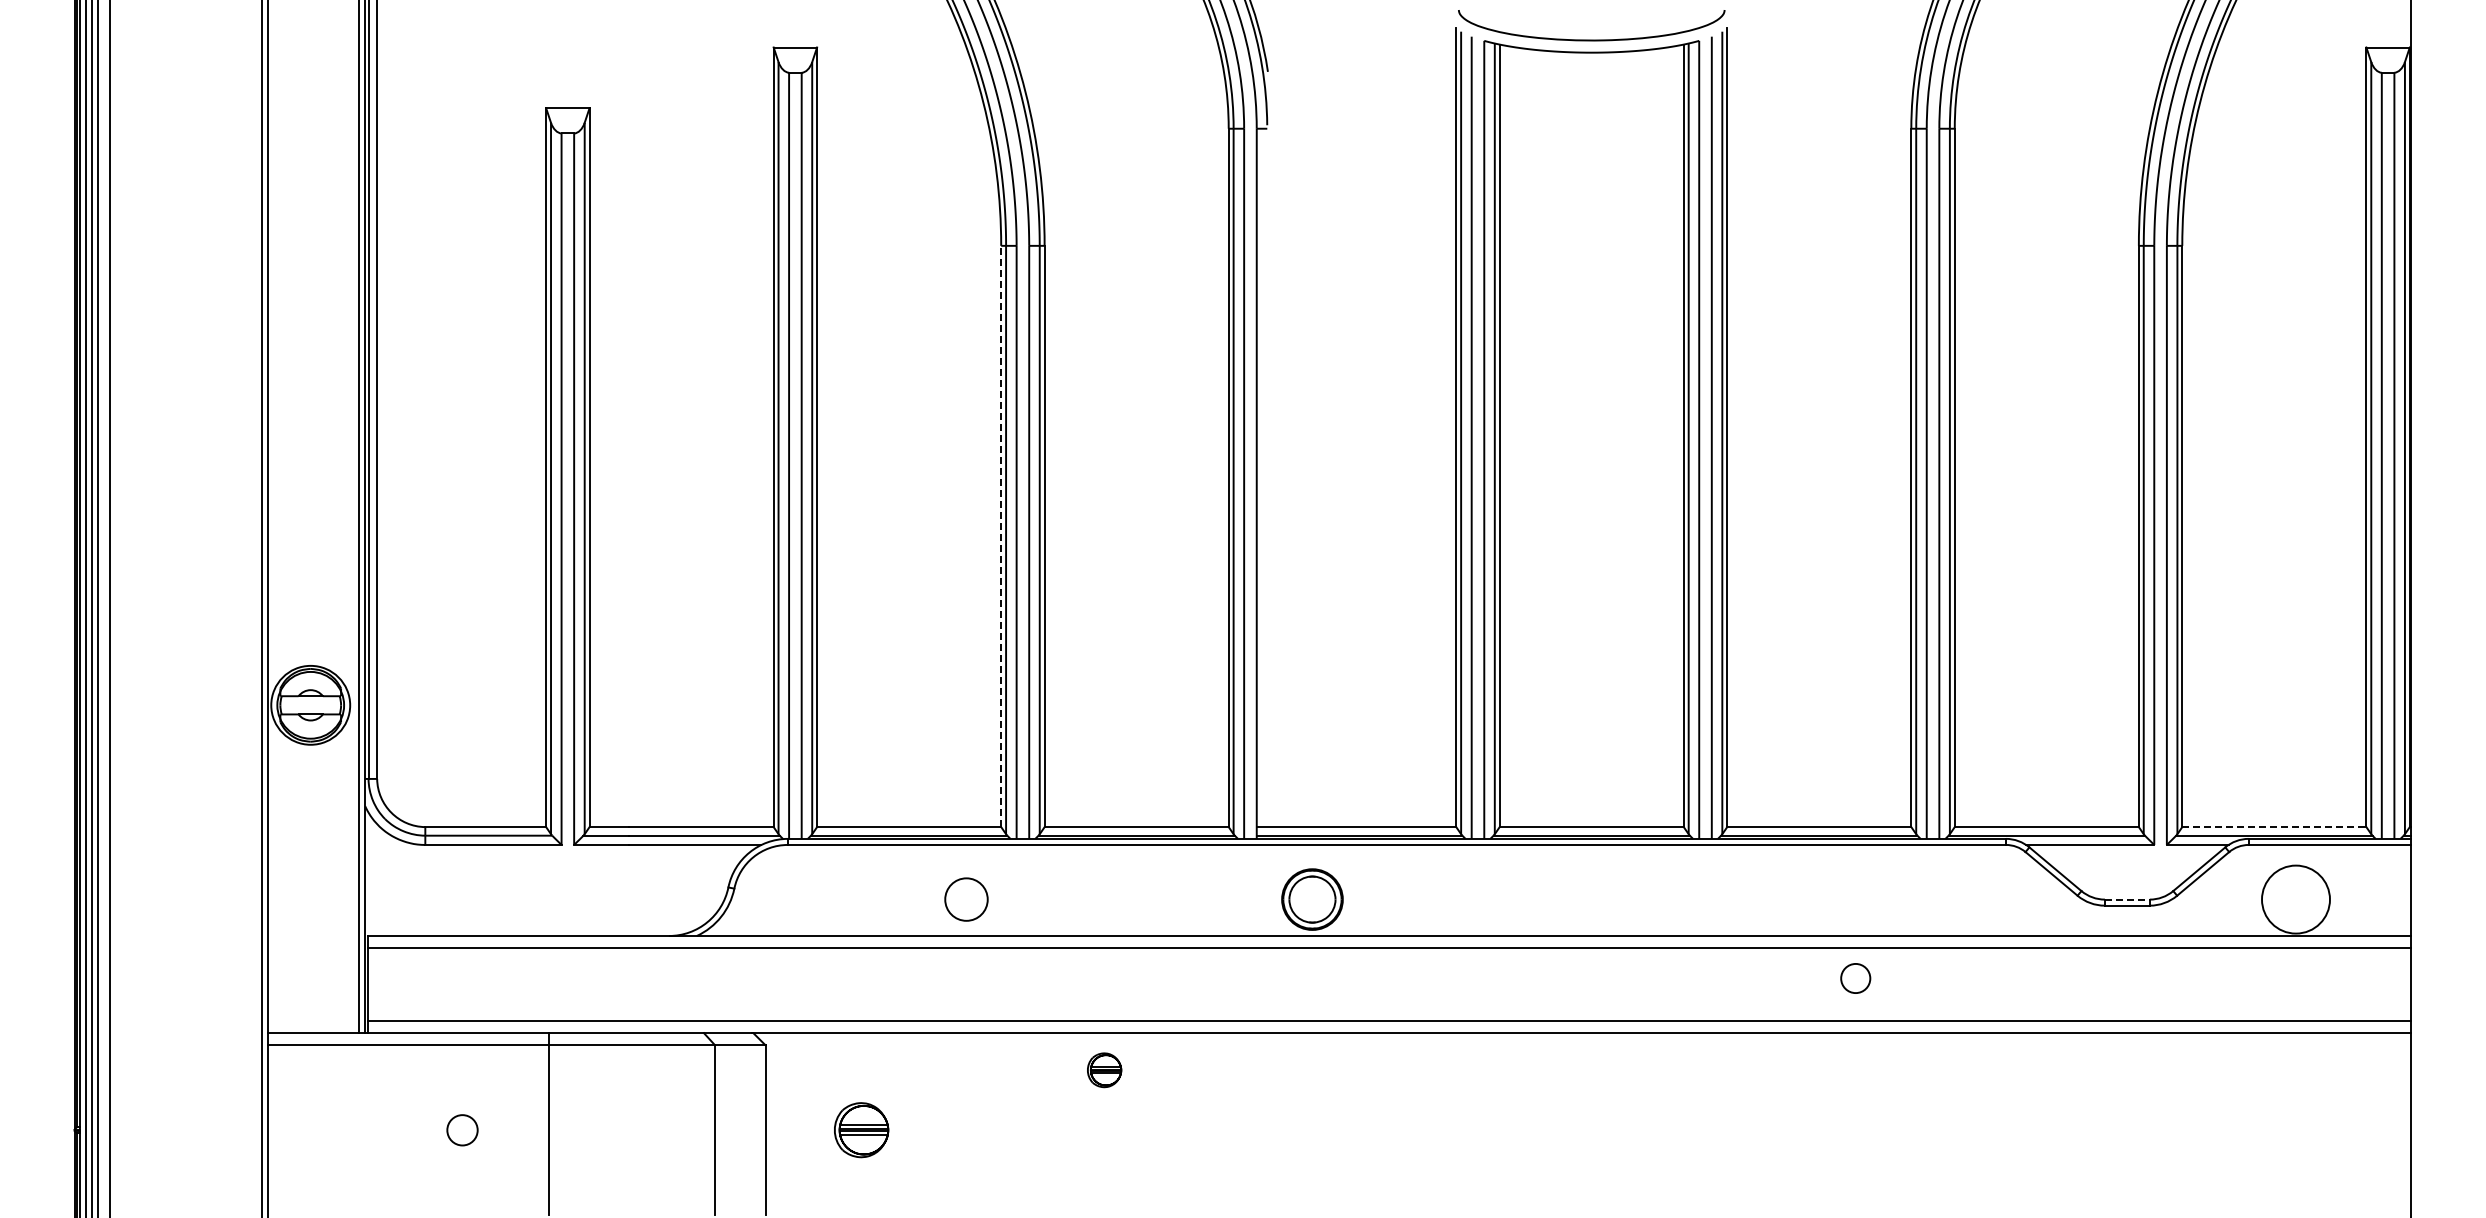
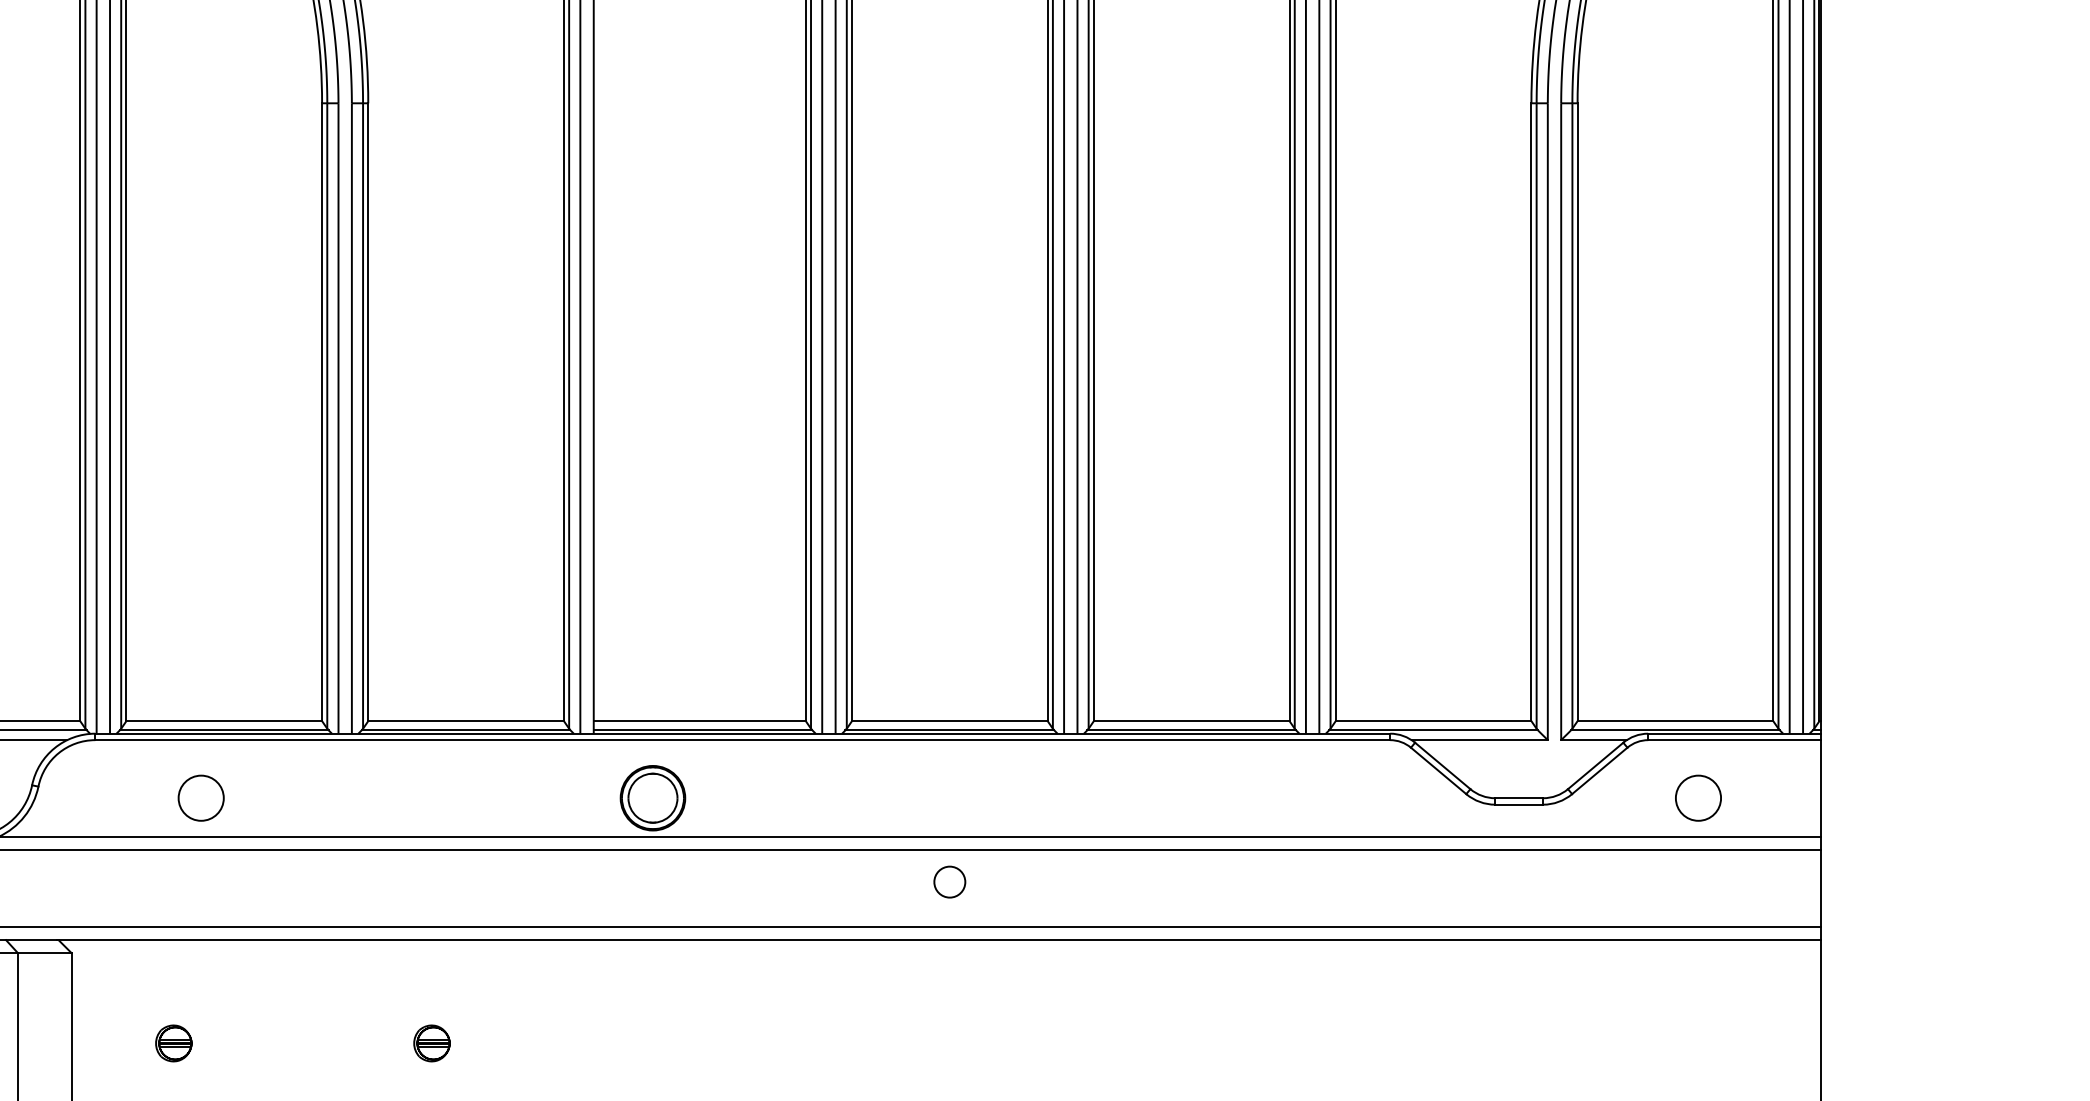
line: (1001, 536) -> (322, 412), dashed -> solid
line: (2274, 827) -> (1675, 721), dashed -> solid
circle: (966, 899) -> (201, 798), moved
line: (2127, 899) -> (1519, 798), dashed -> solid
circle: (2295, 899) -> (1697, 798), size x0.62
circle: (1855, 978) -> (949, 882), moved
part: (1104, 1070) -> (431, 1043), moved
part: (861, 1130) -> (173, 1043), size x0.62

